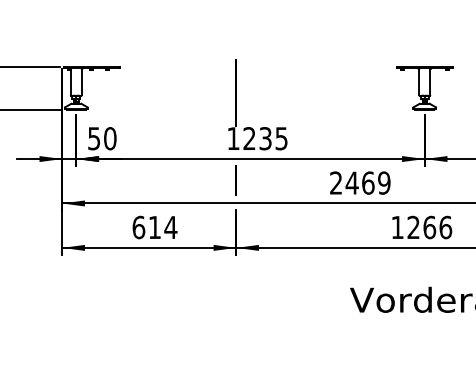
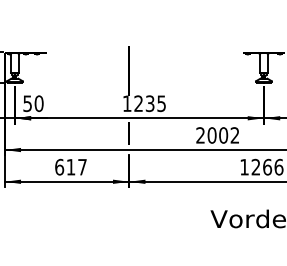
text: (367, 182) -> (223, 135), 2469 -> 2002
text: (170, 227) -> (82, 167), 614 -> 617

